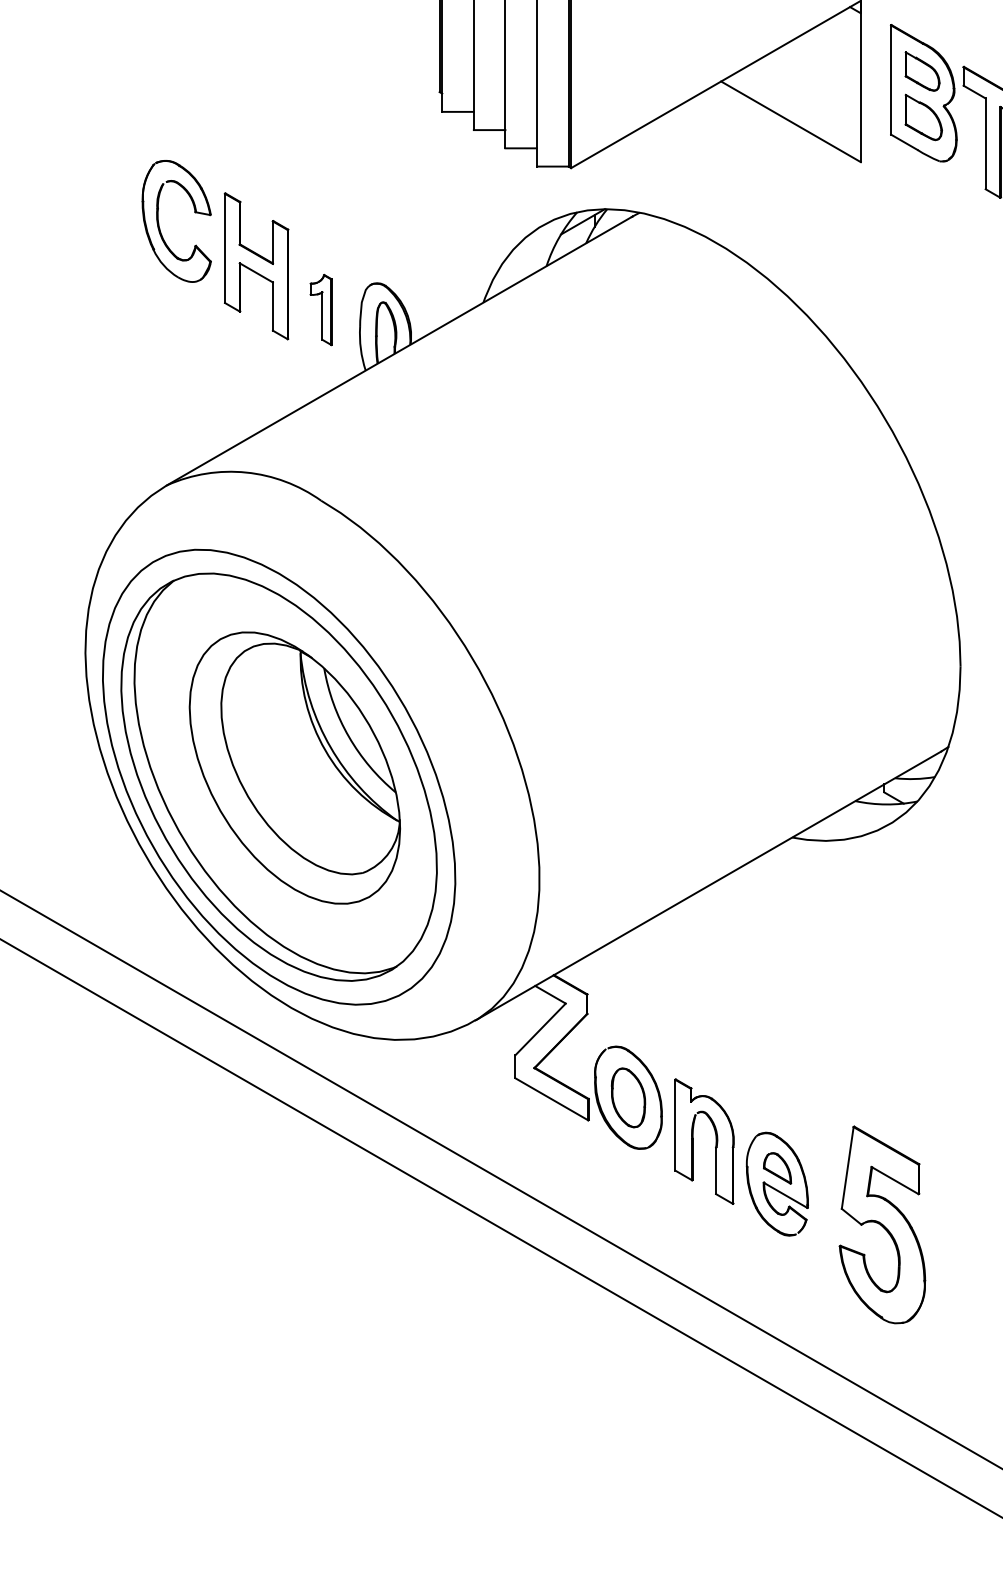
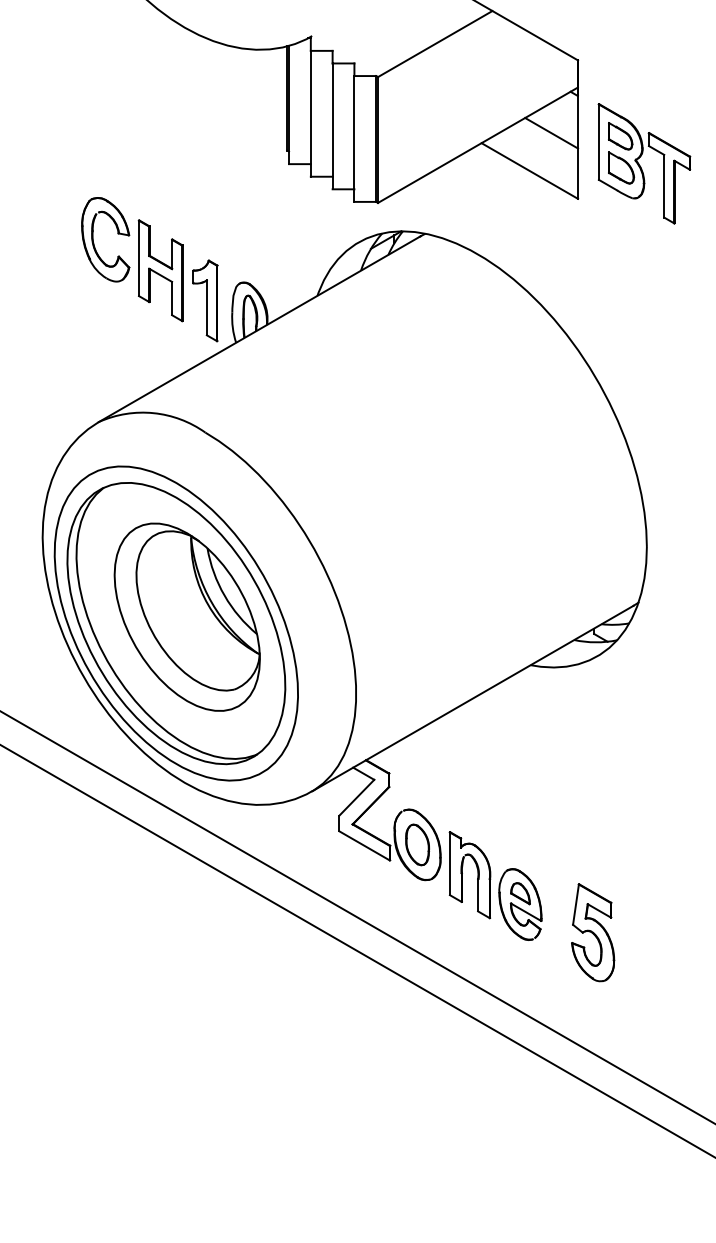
line: (822, 67) -> (551, 133), added
part: (321, 309) -> (205, 300), size x1.67
part: (883, 1224) -> (593, 932), size x0.71

